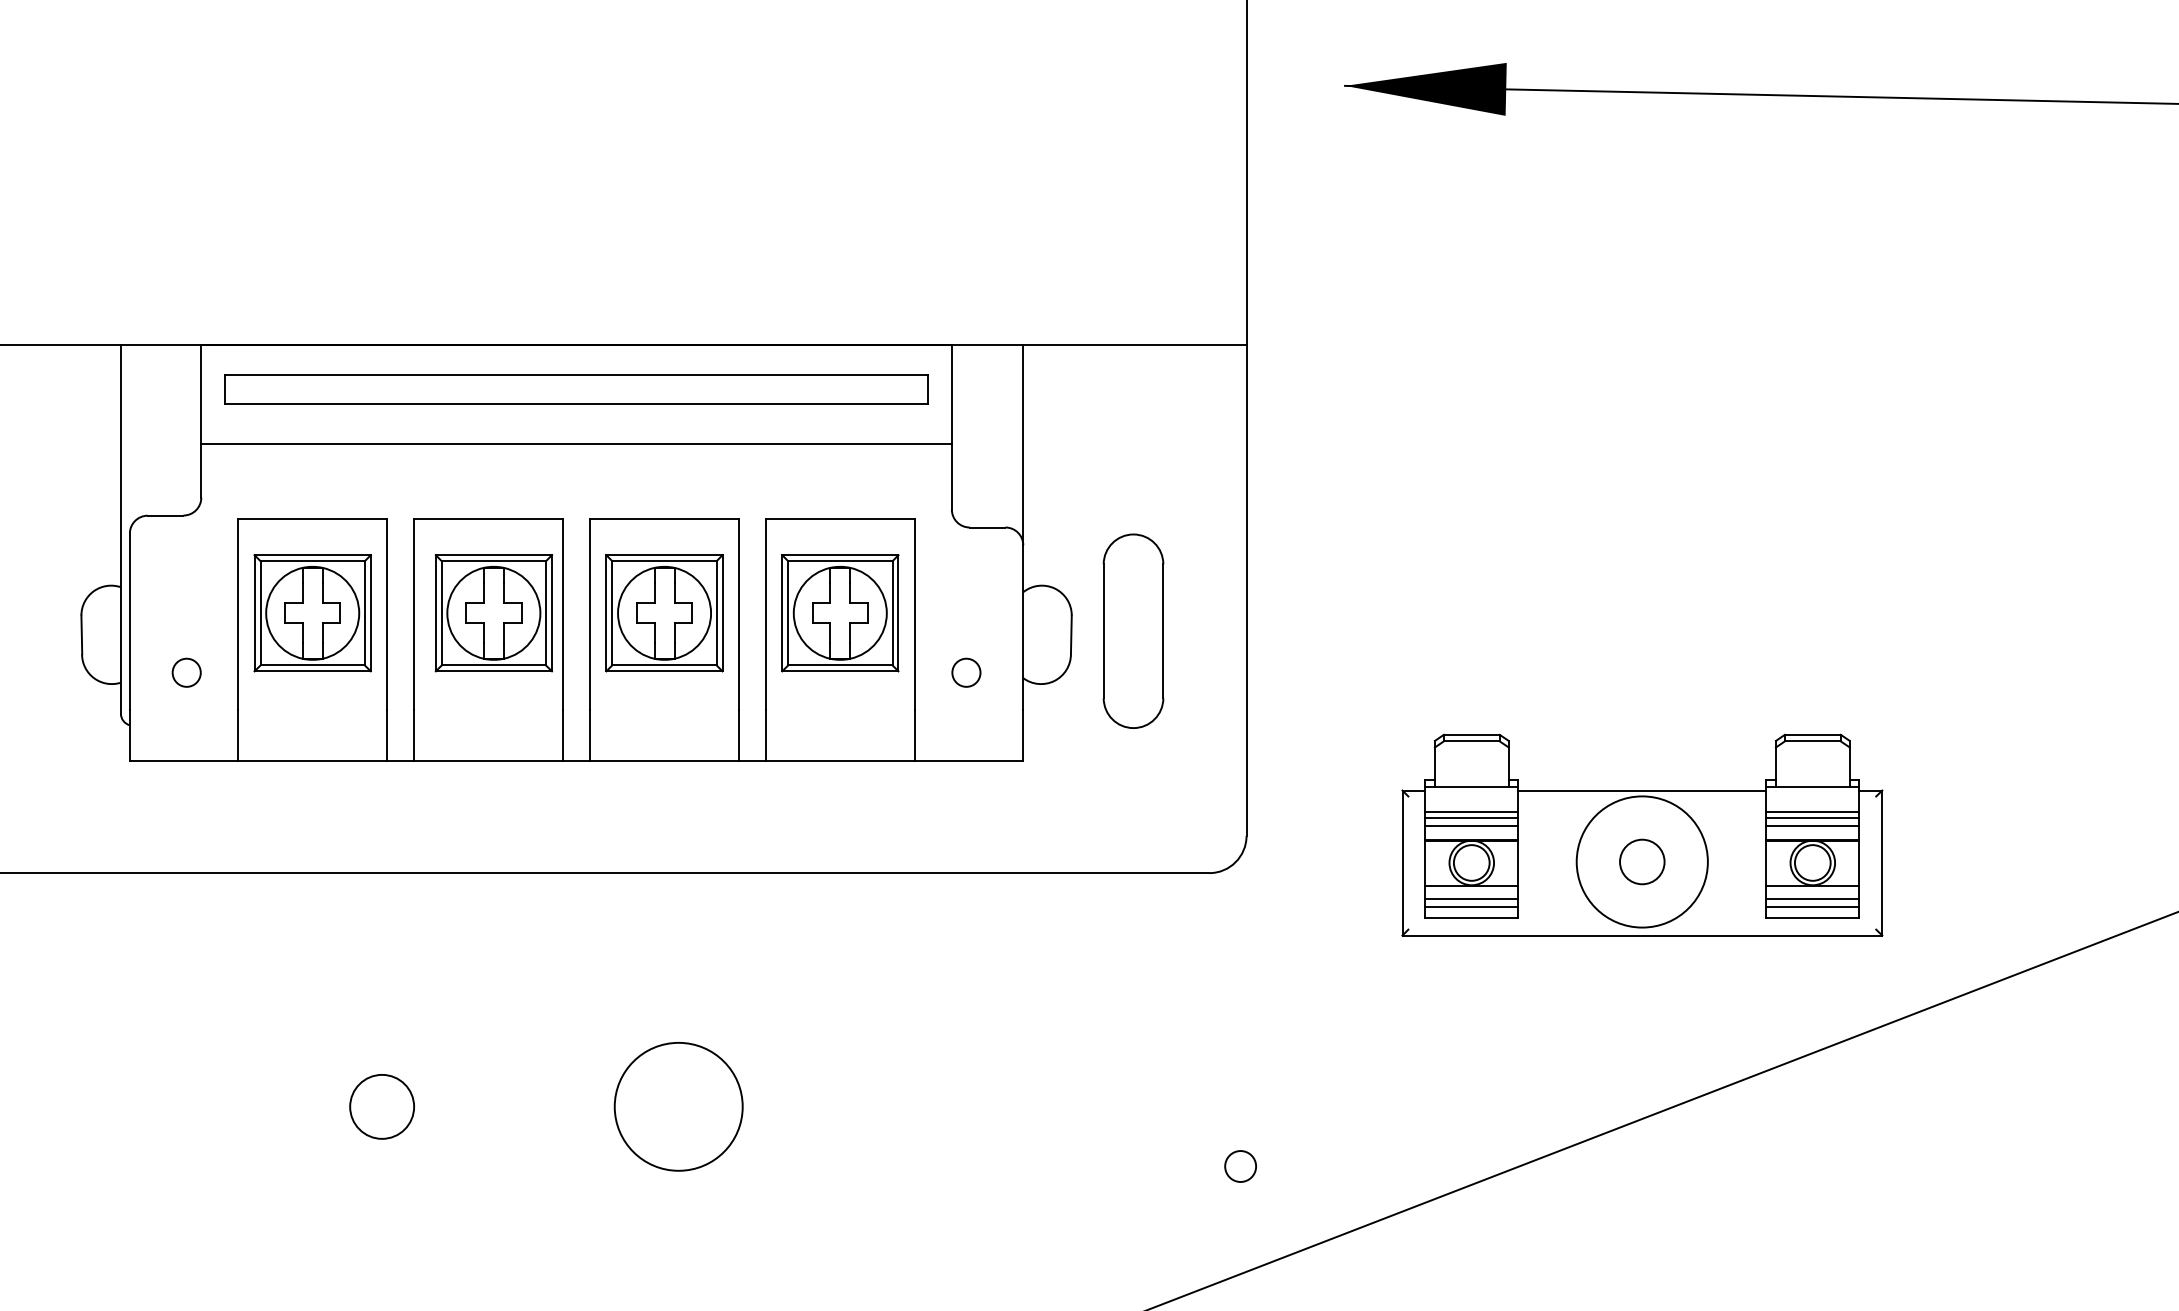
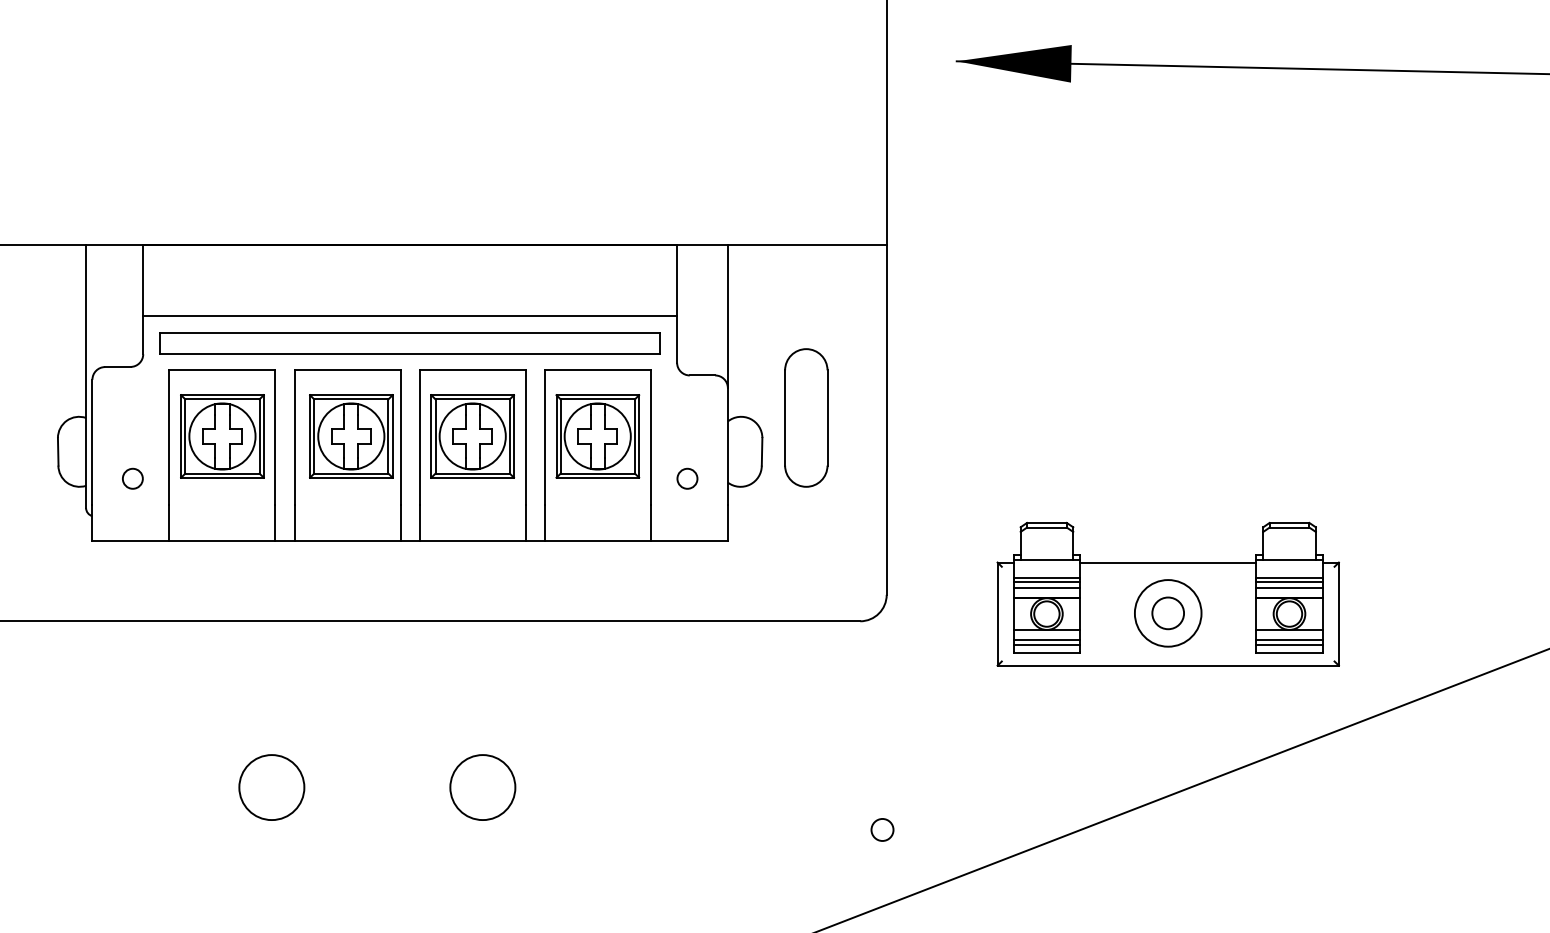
part: (576, 389) -> (410, 343), moved
part: (1133, 630) -> (806, 417), moved
circle: (1642, 861) -> (1168, 613), size x0.71
circle: (381, 1106) -> (271, 787), size x1.43
circle: (678, 1106) -> (482, 787), size x0.71

